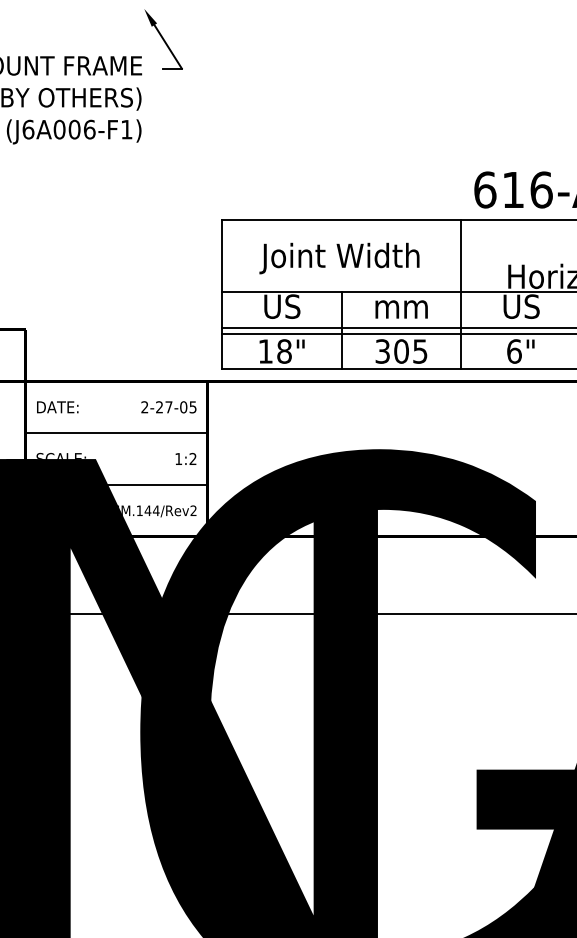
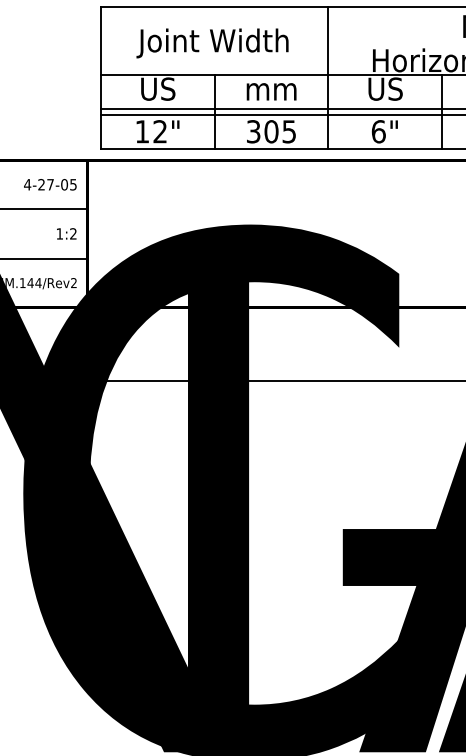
text: (284, 351) -> (160, 131), 18" -> 12"
text: (144, 407) -> (27, 184), 2-27-05 -> 4-27-05

